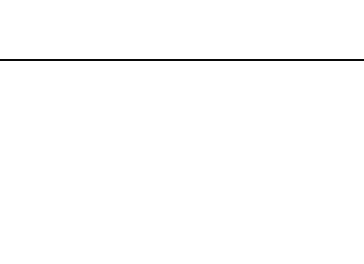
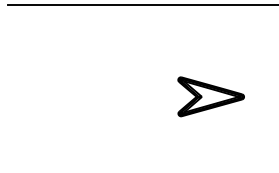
part: (253, 178) -> (211, 96), added

